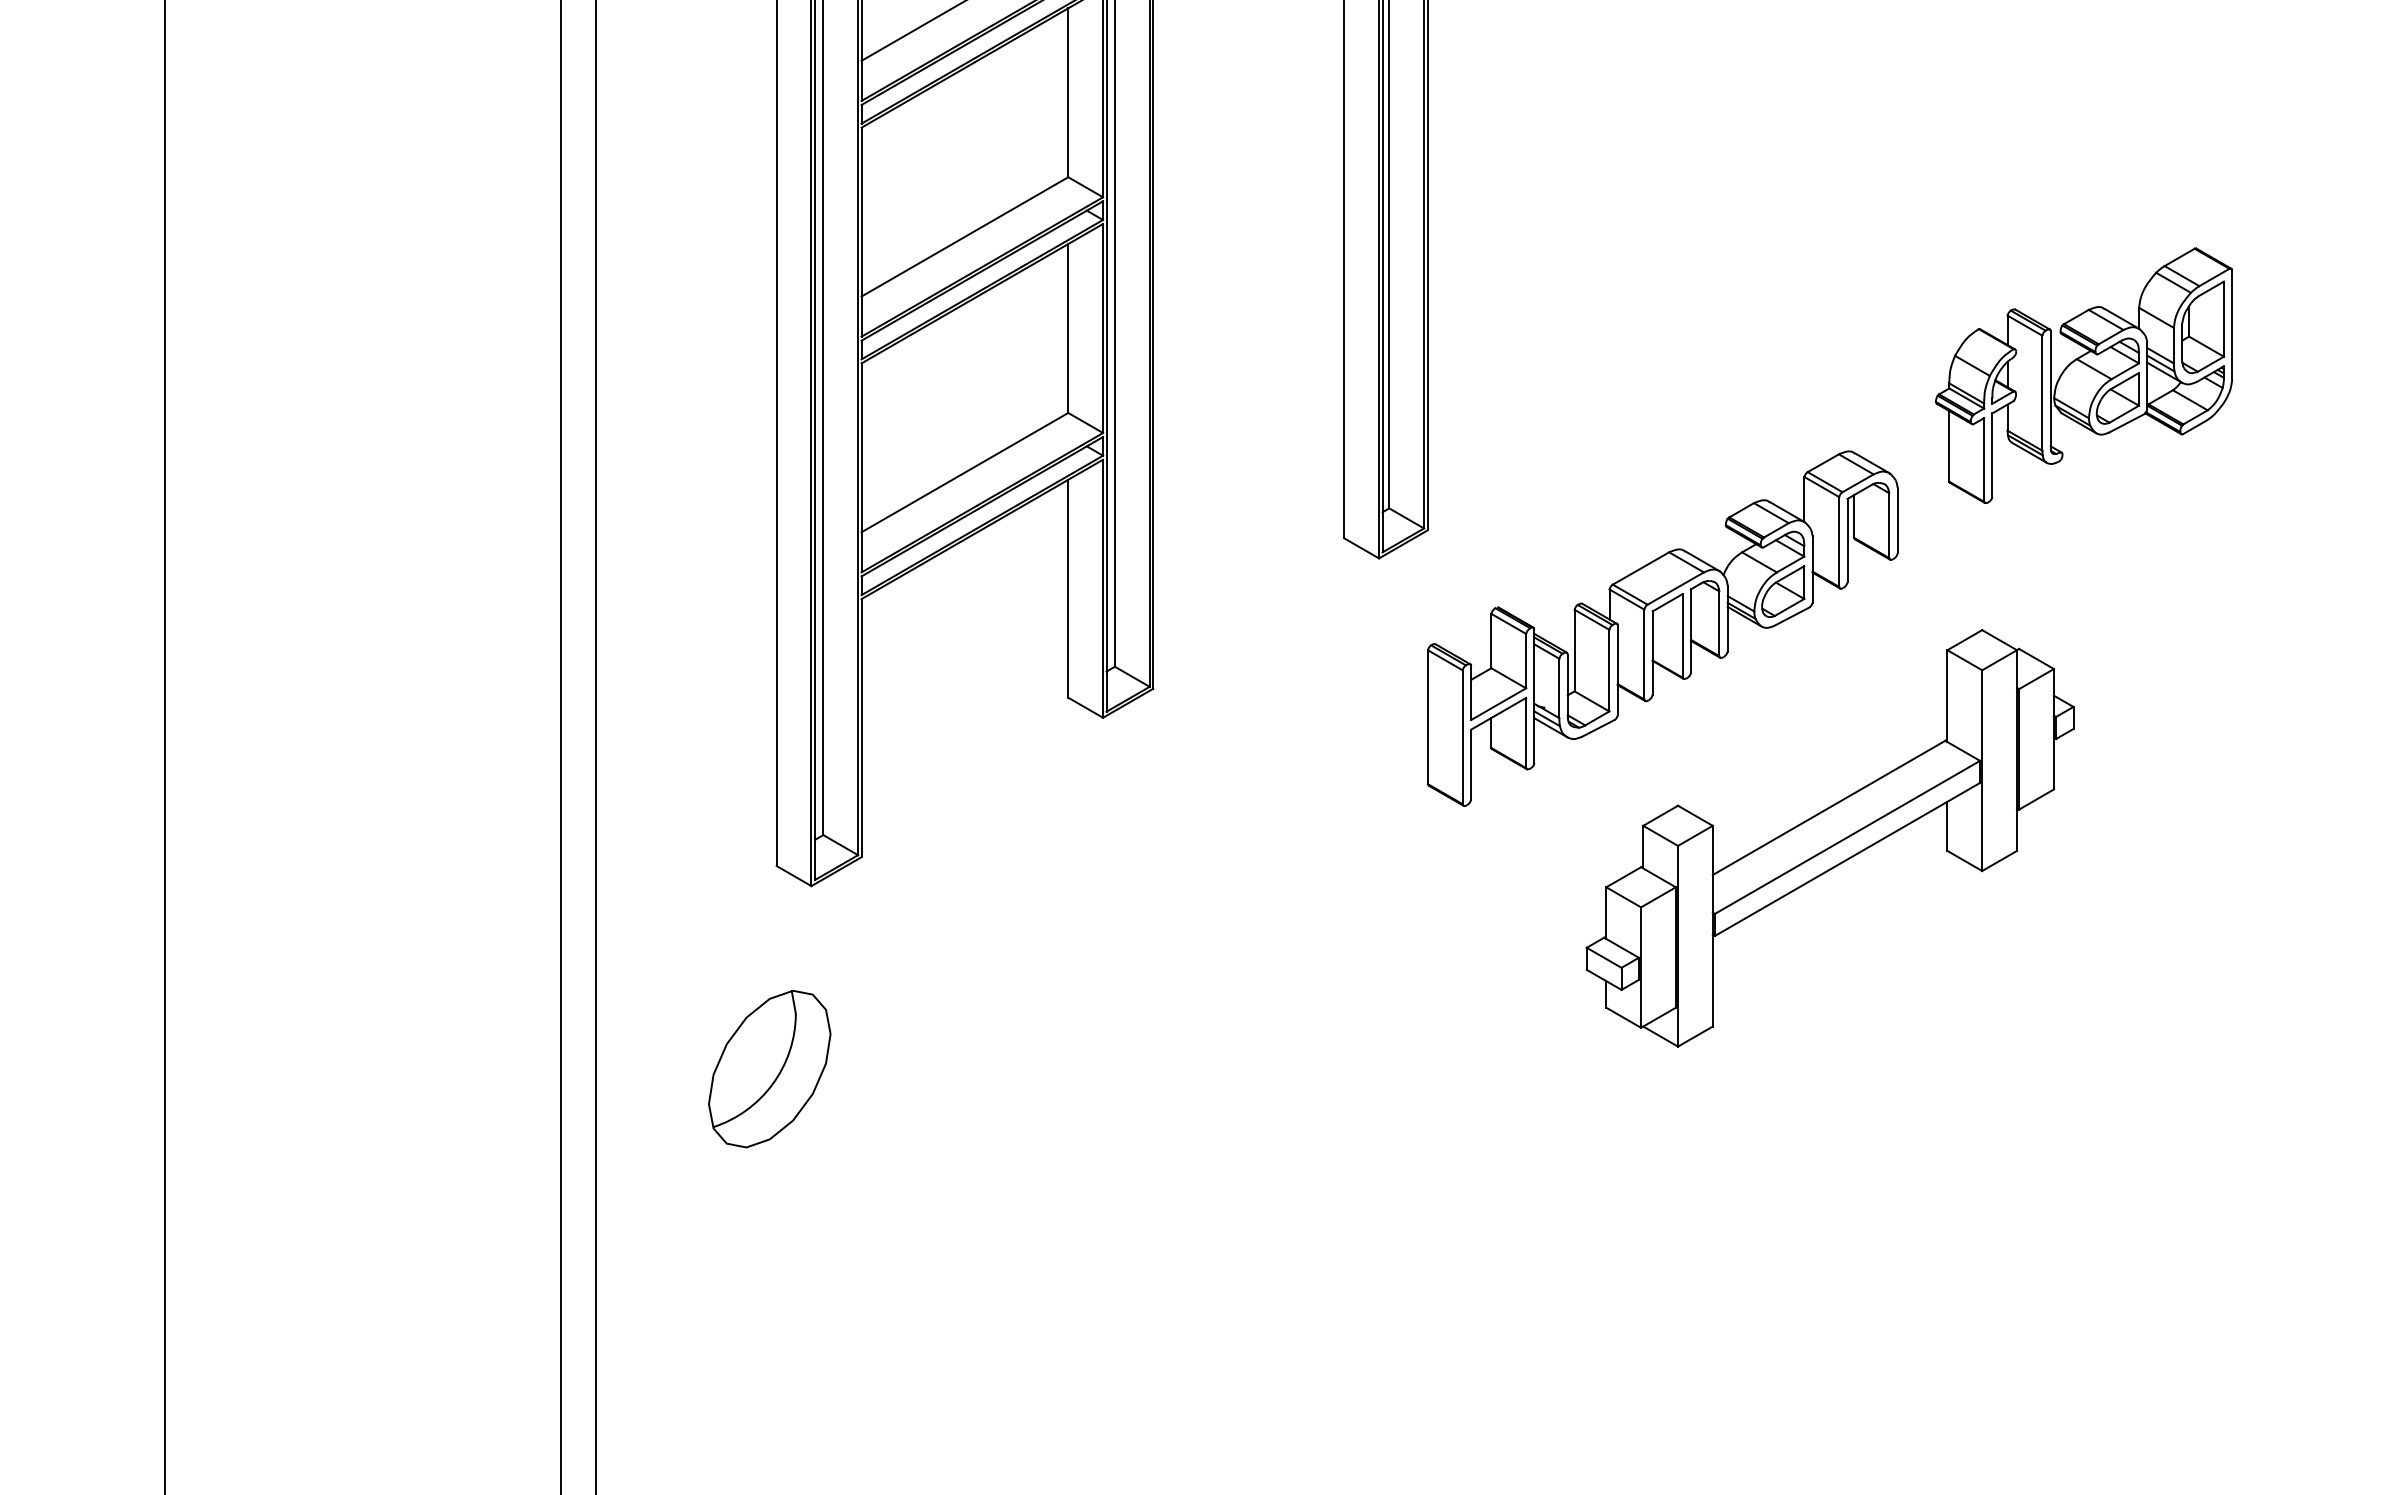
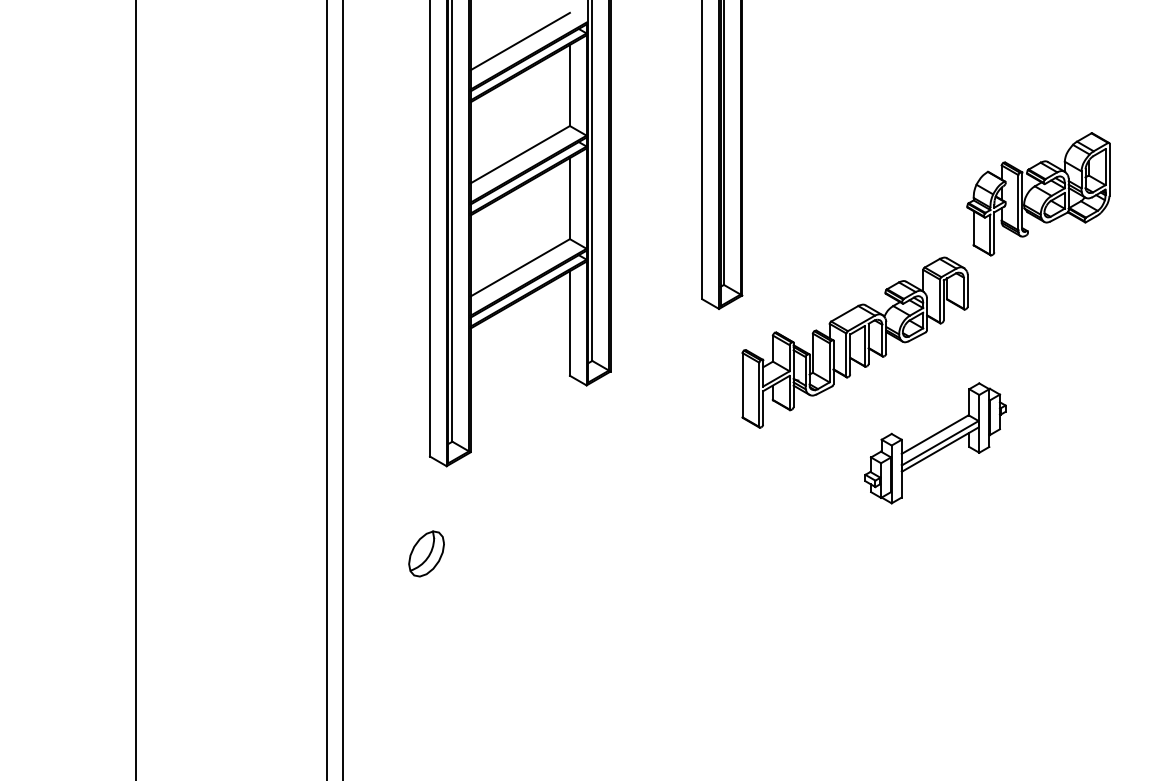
part: (2084, 376) -> (1038, 194), moved
part: (1830, 838) -> (935, 443), size x0.6
part: (769, 1068) -> (426, 553), size x0.6

